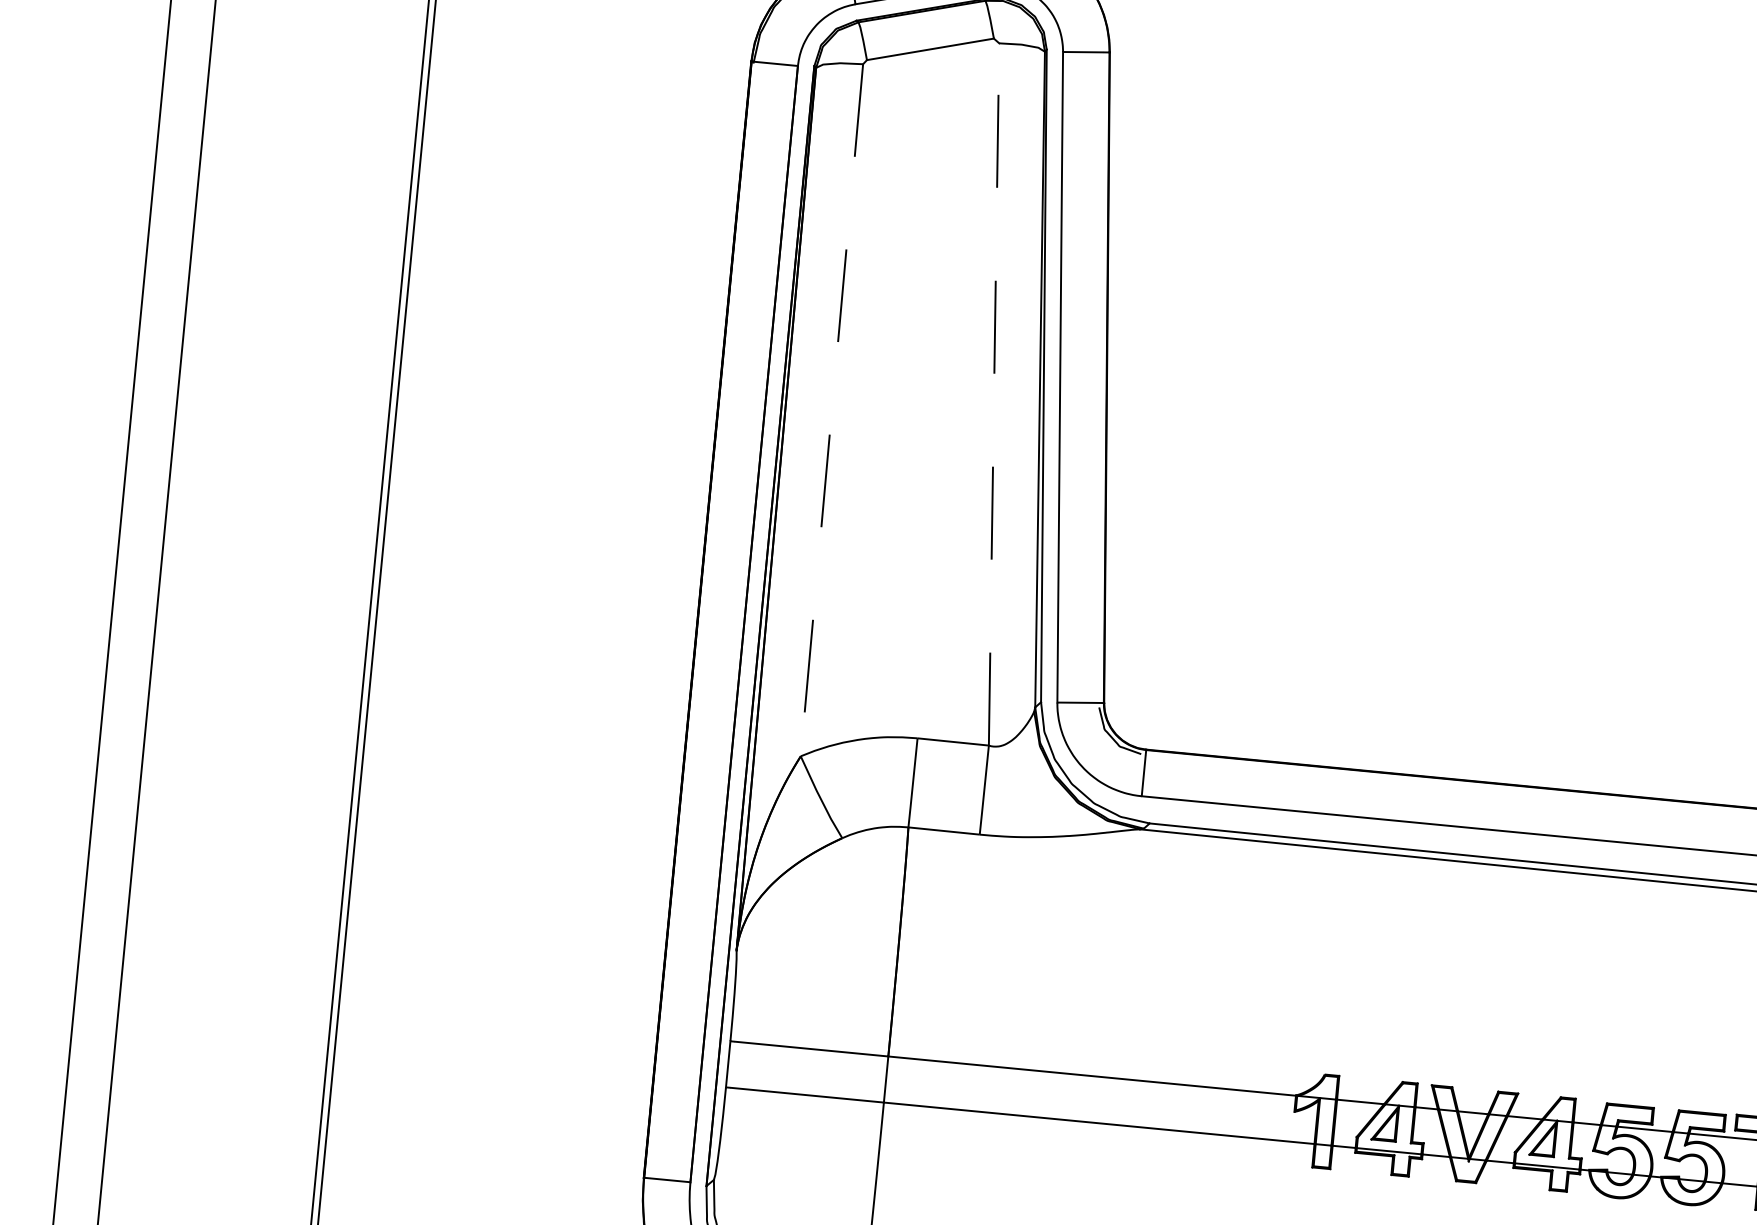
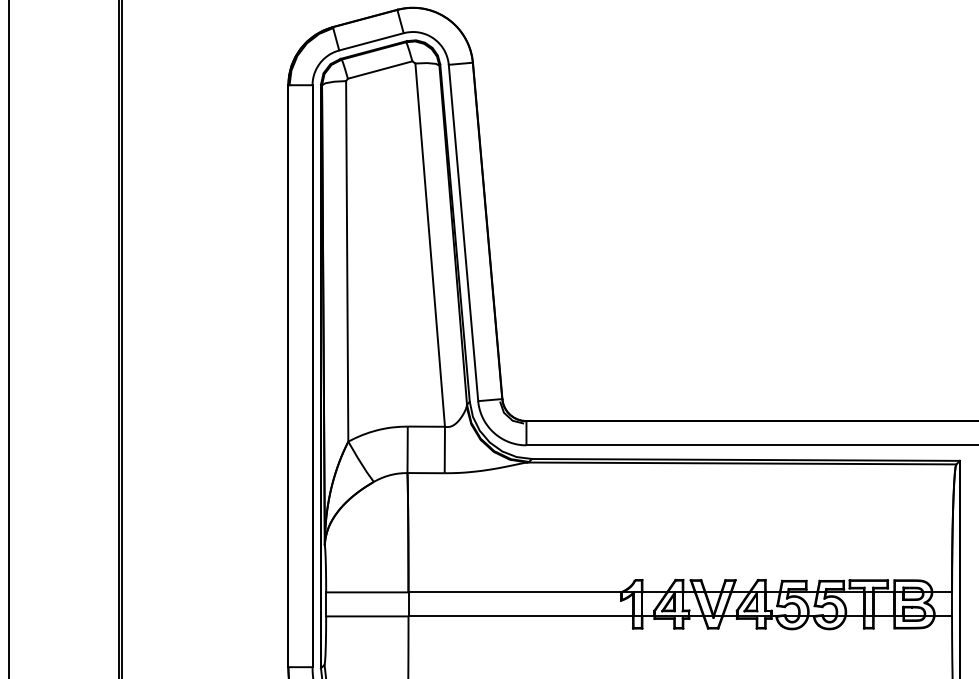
line: (994, 393) -> (430, 244), dashed -> solid
line: (832, 410) -> (347, 261), dashed -> solid

